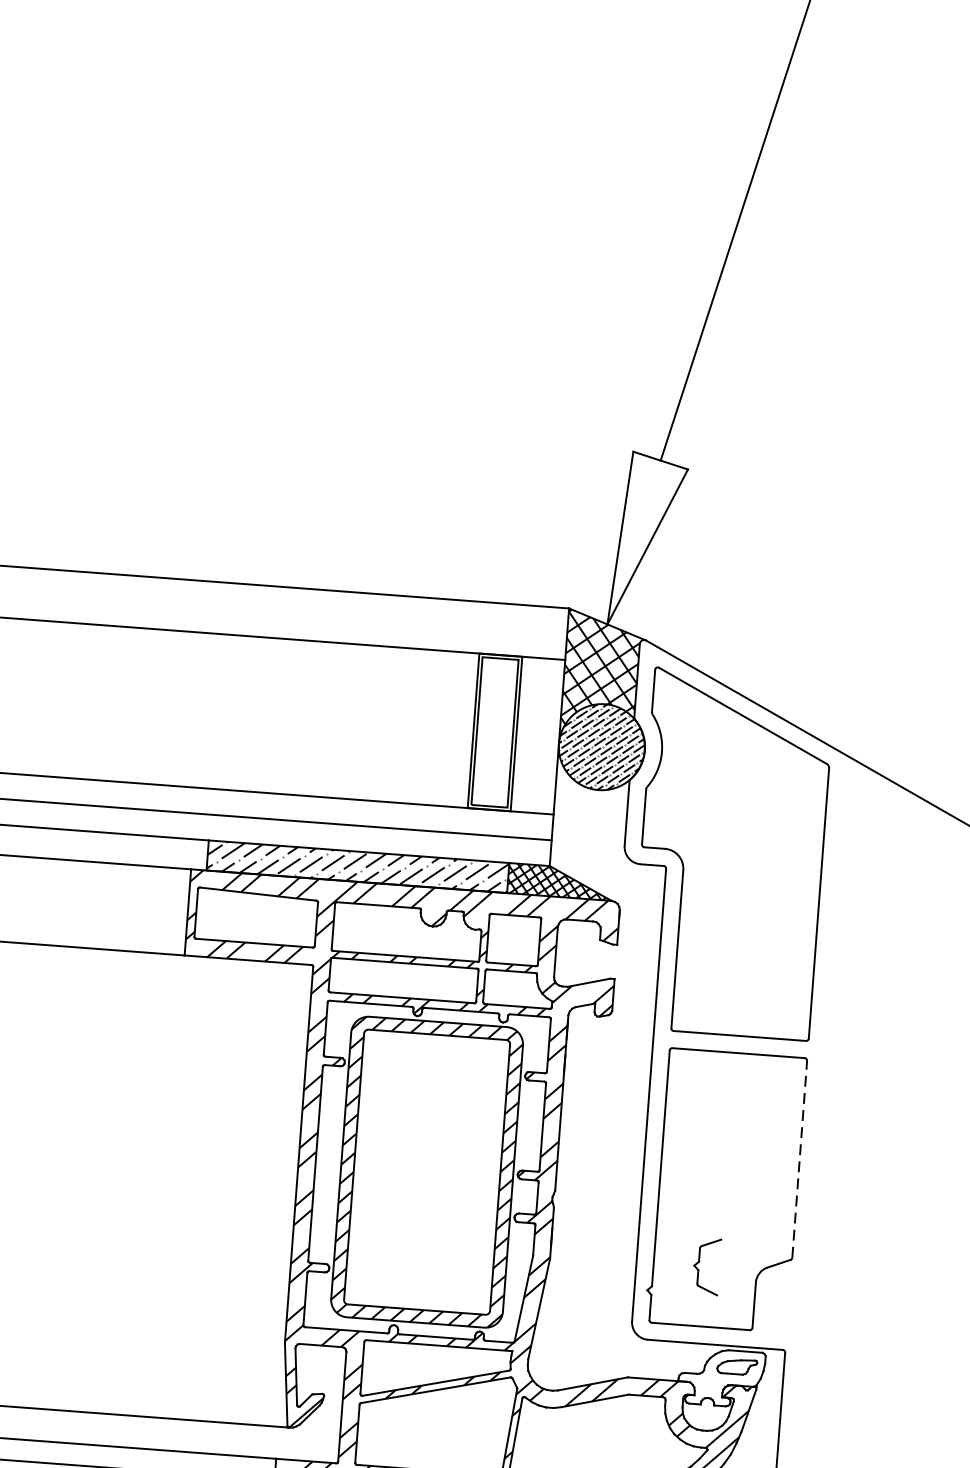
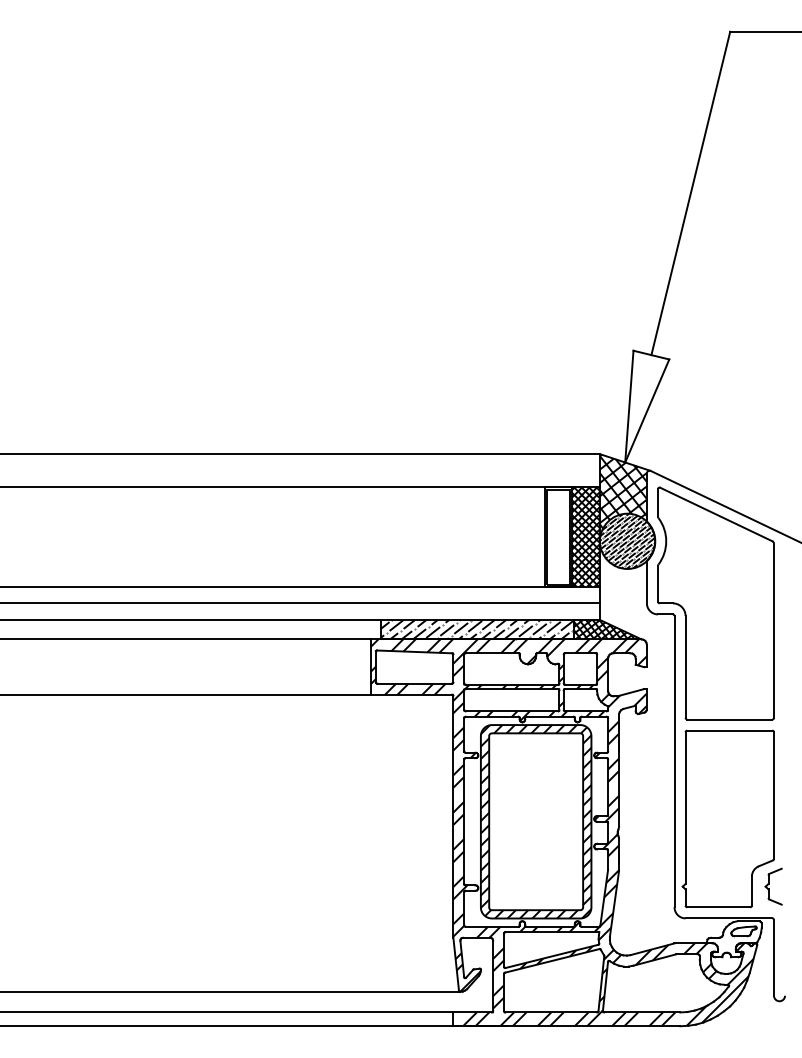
hatch: (537, 734) -> (585, 536), added
line: (800, 1159) -> (774, 795), dashed -> solid
part: (706, 1266) -> (773, 886), moved

